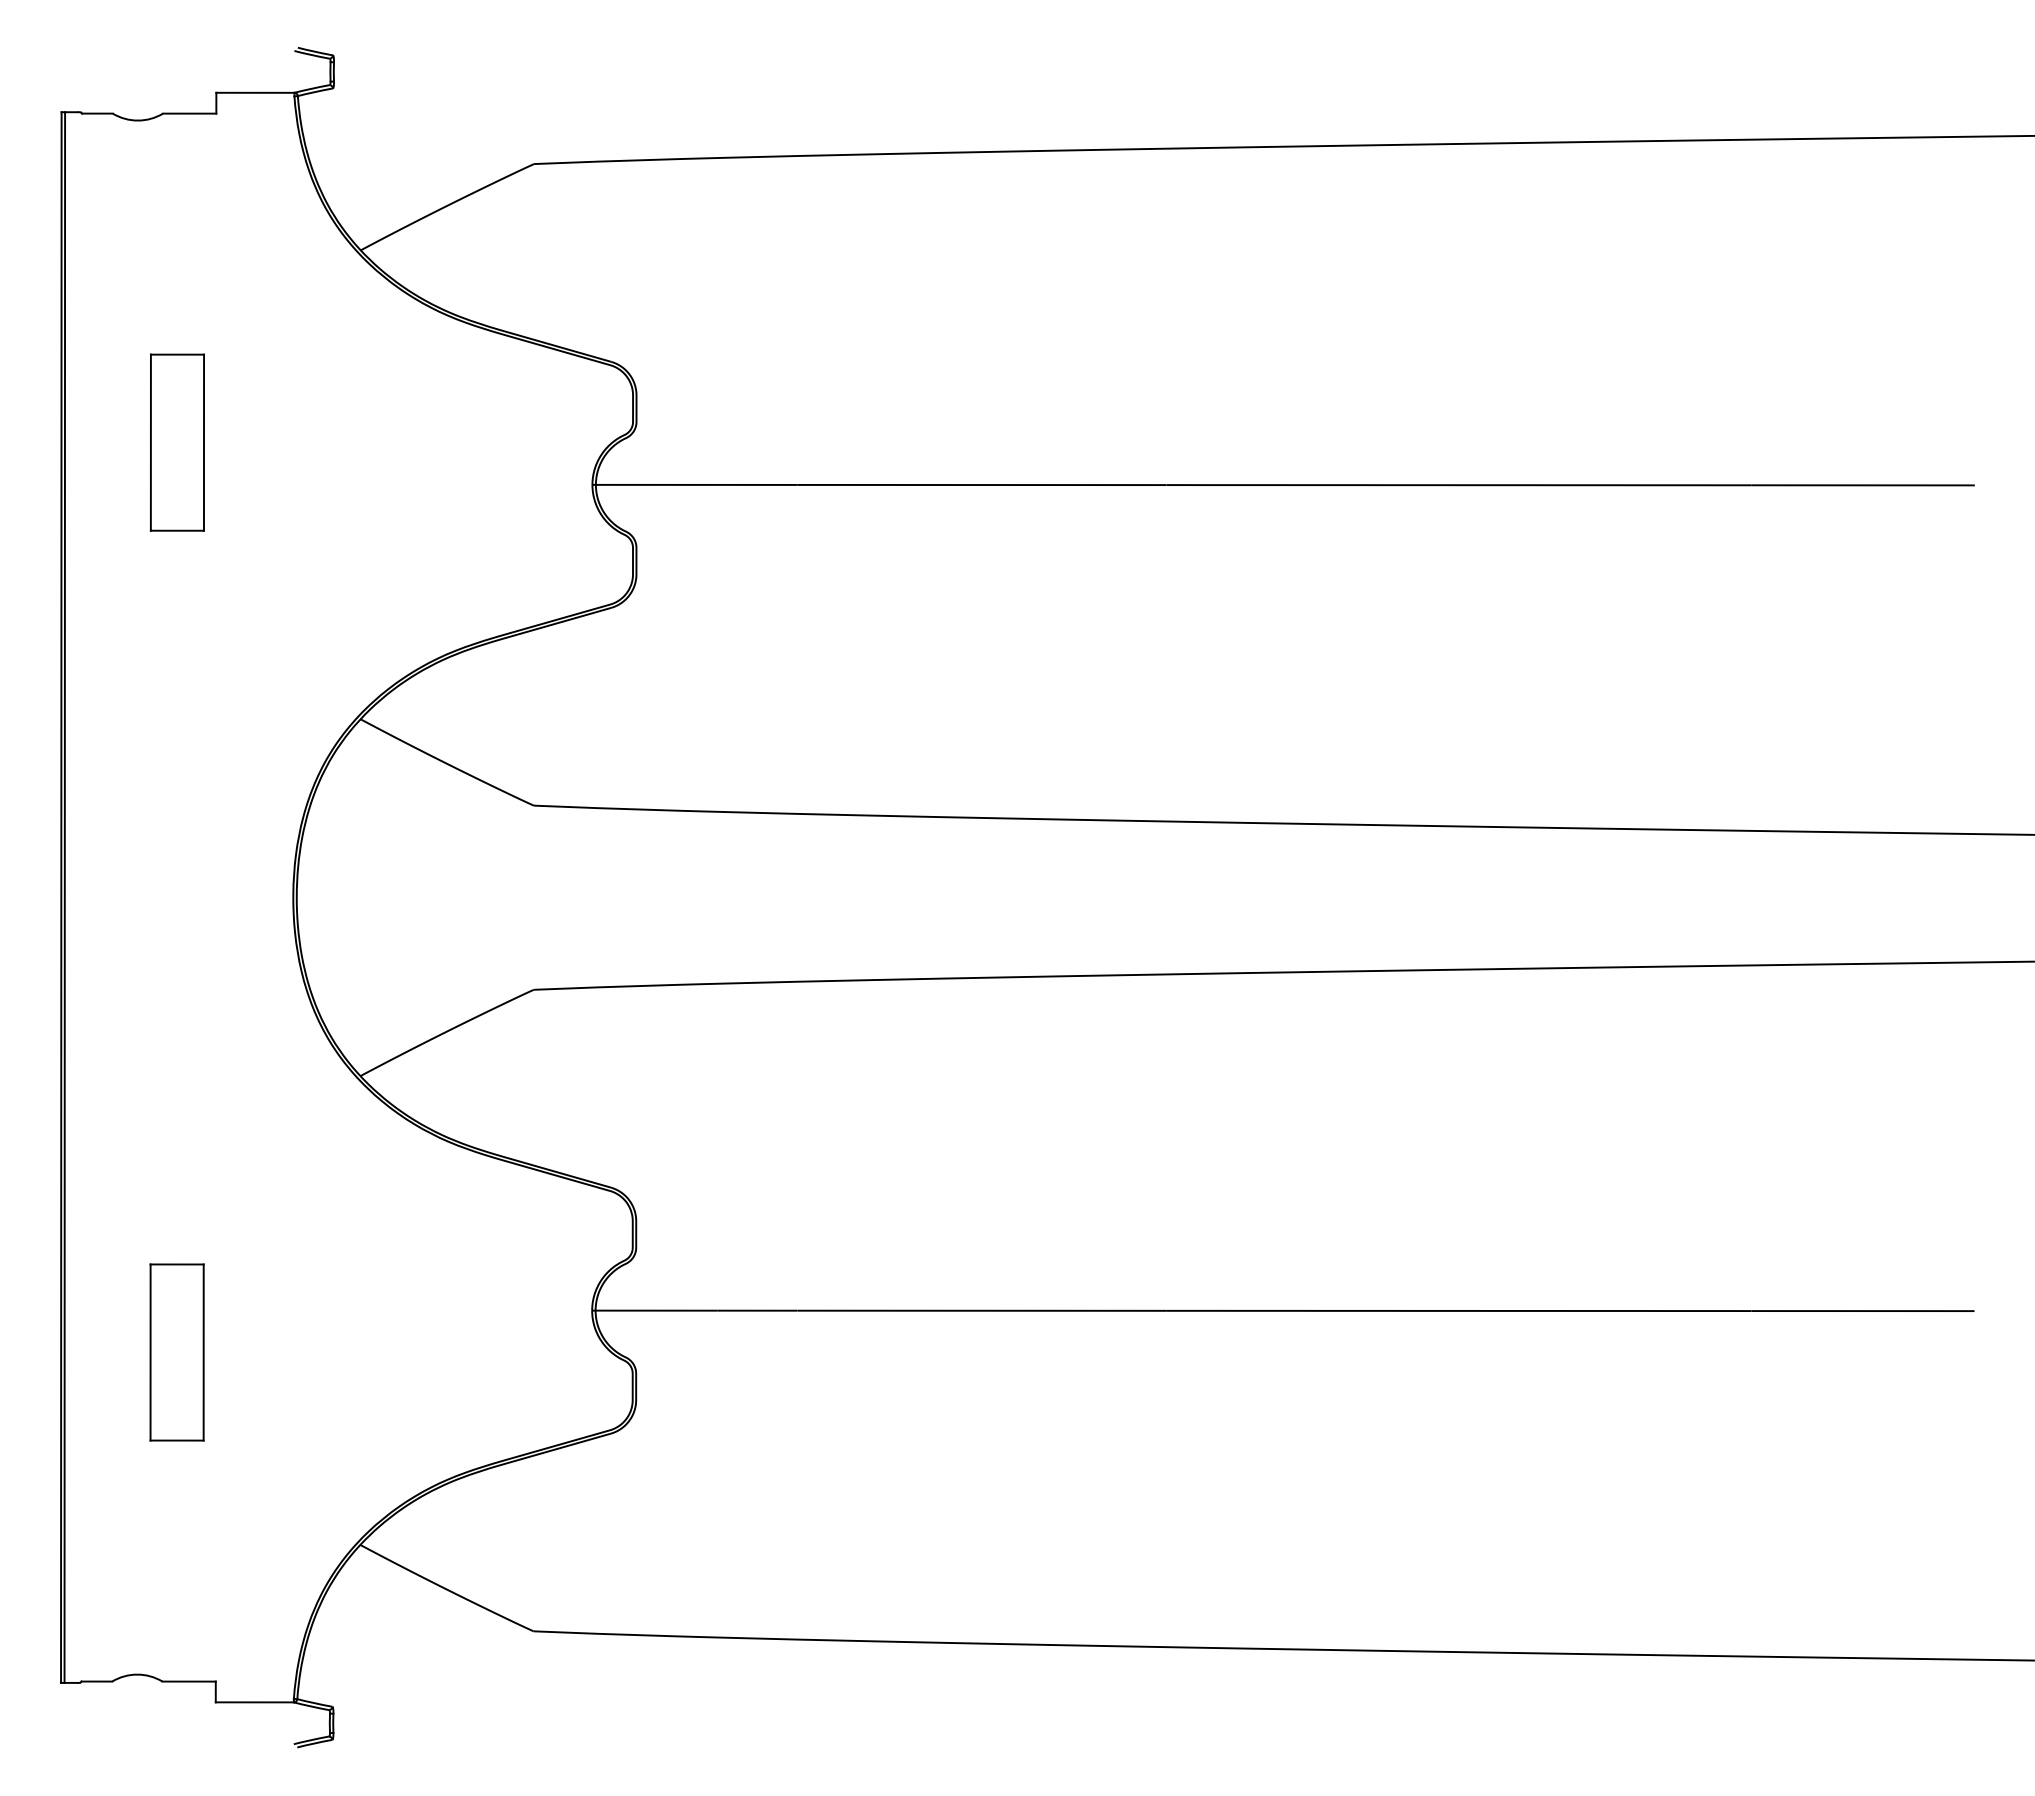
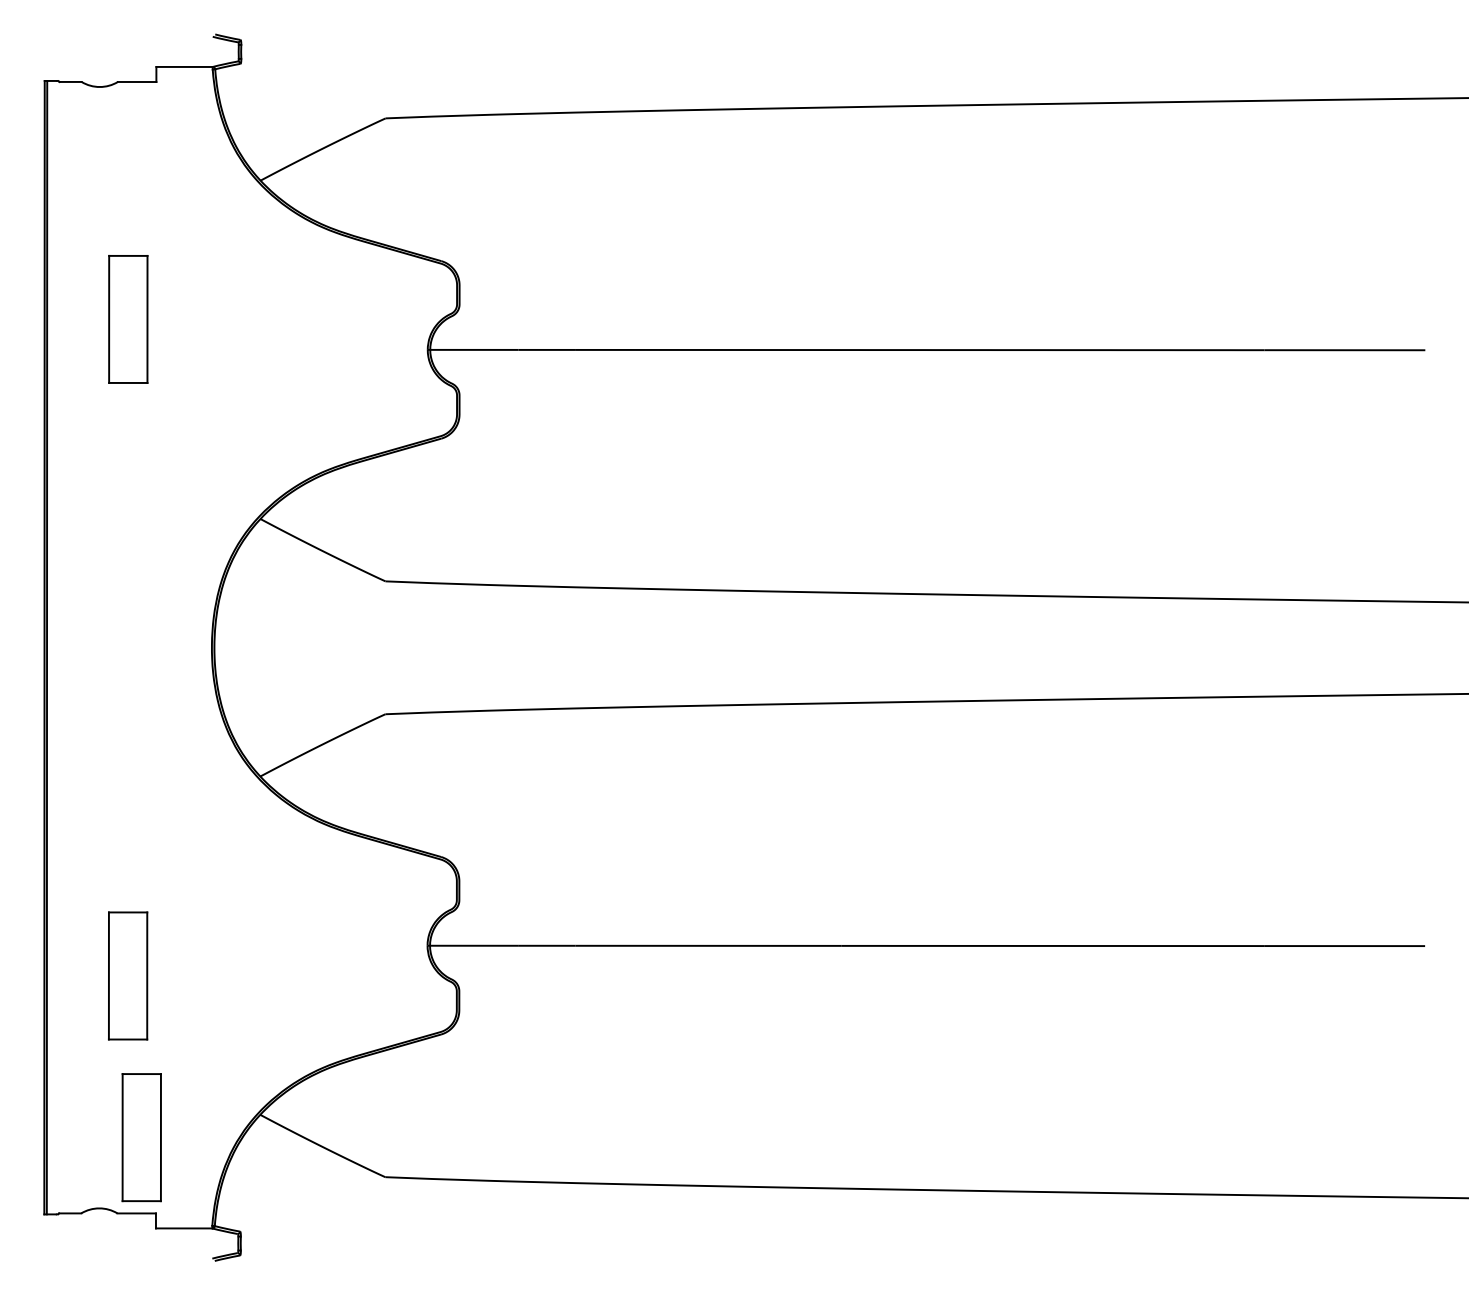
part: (195, 1576) -> (141, 1137), added

